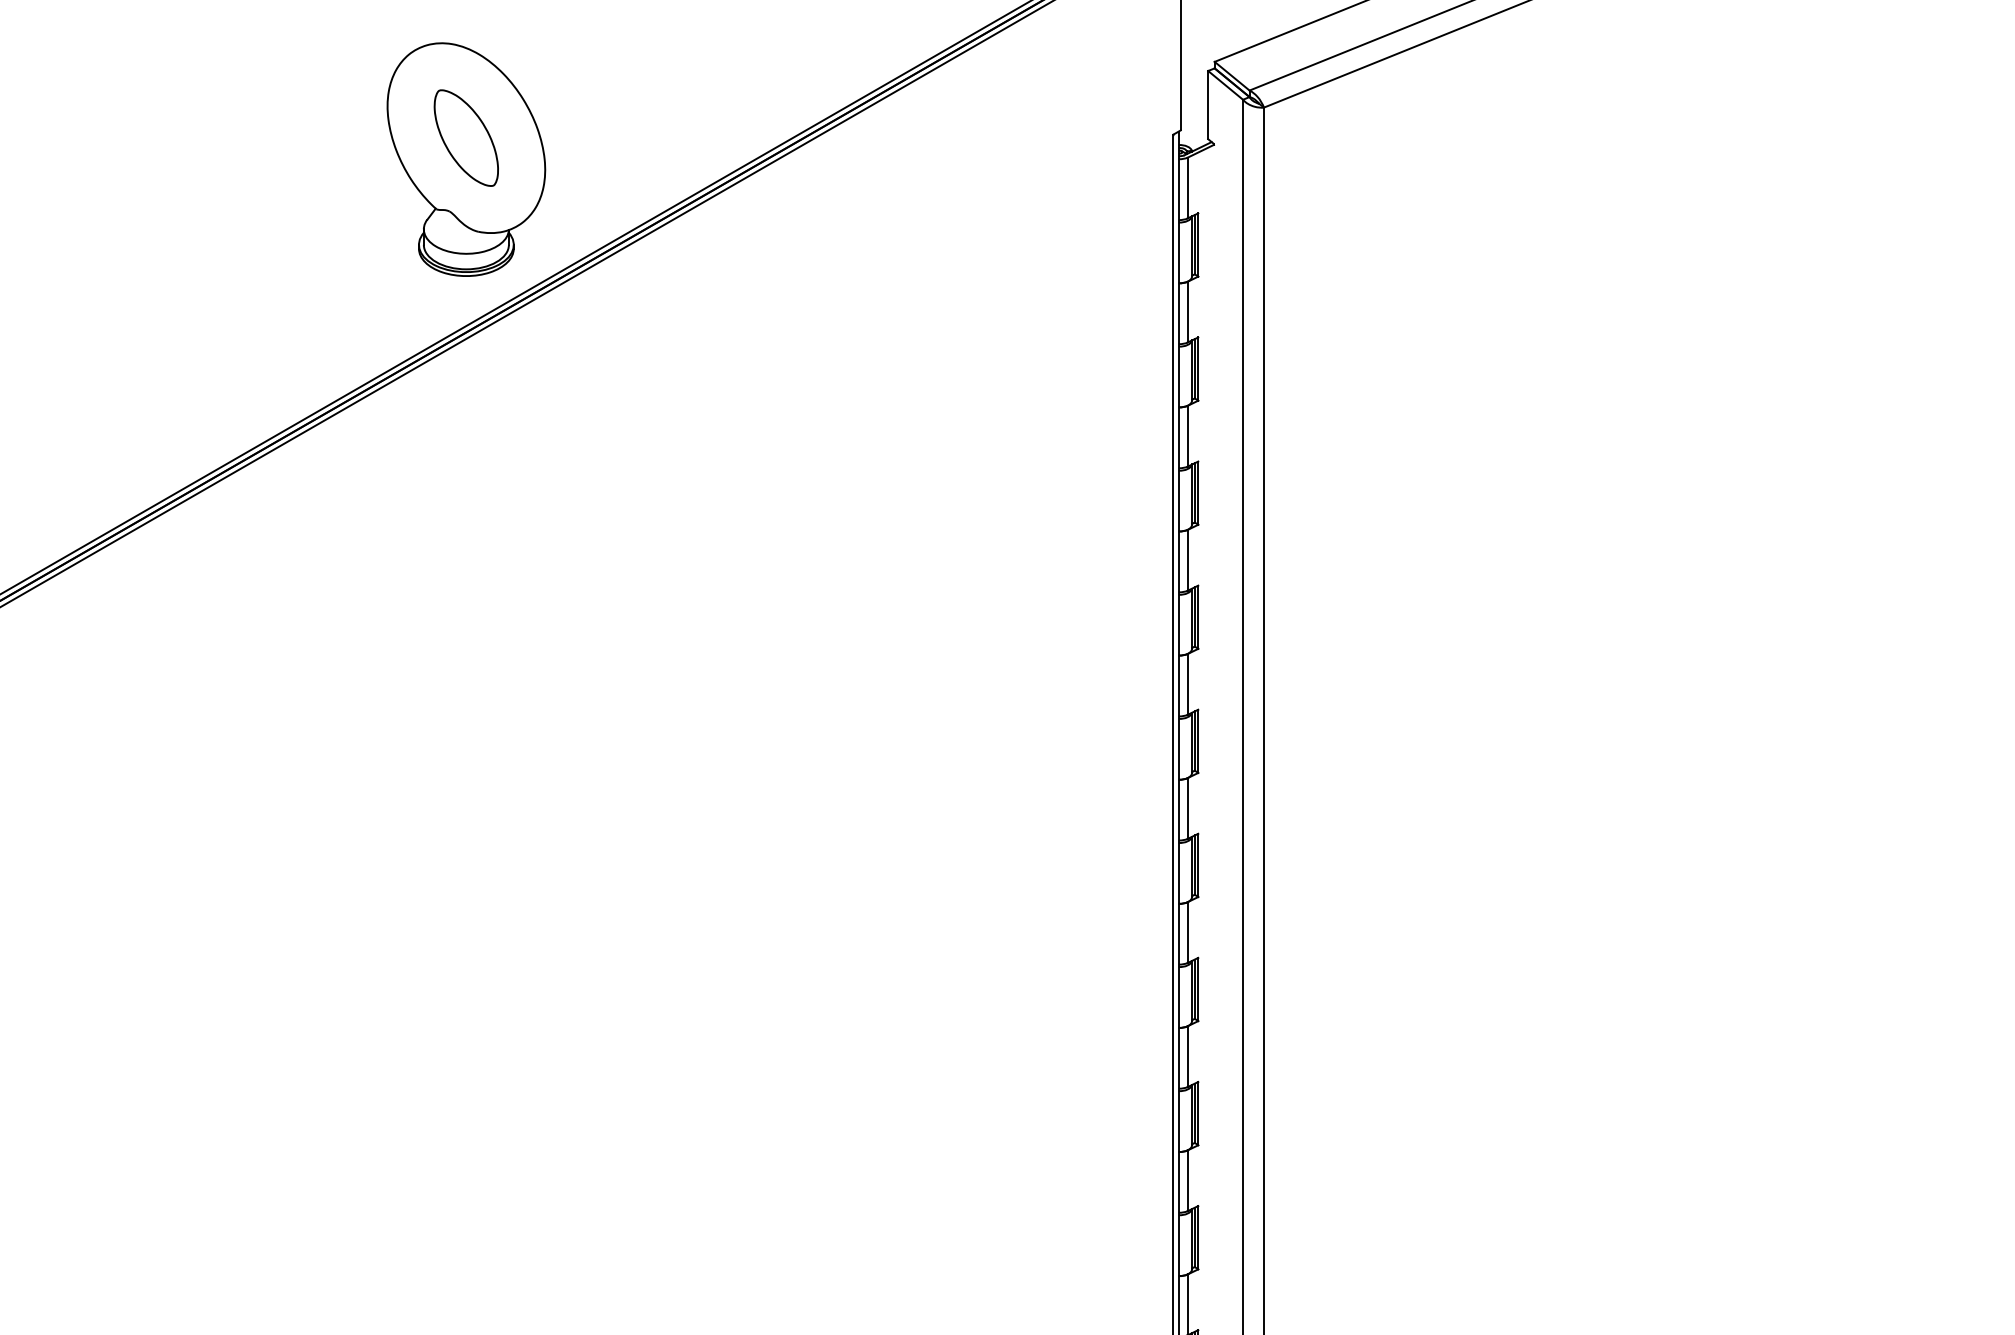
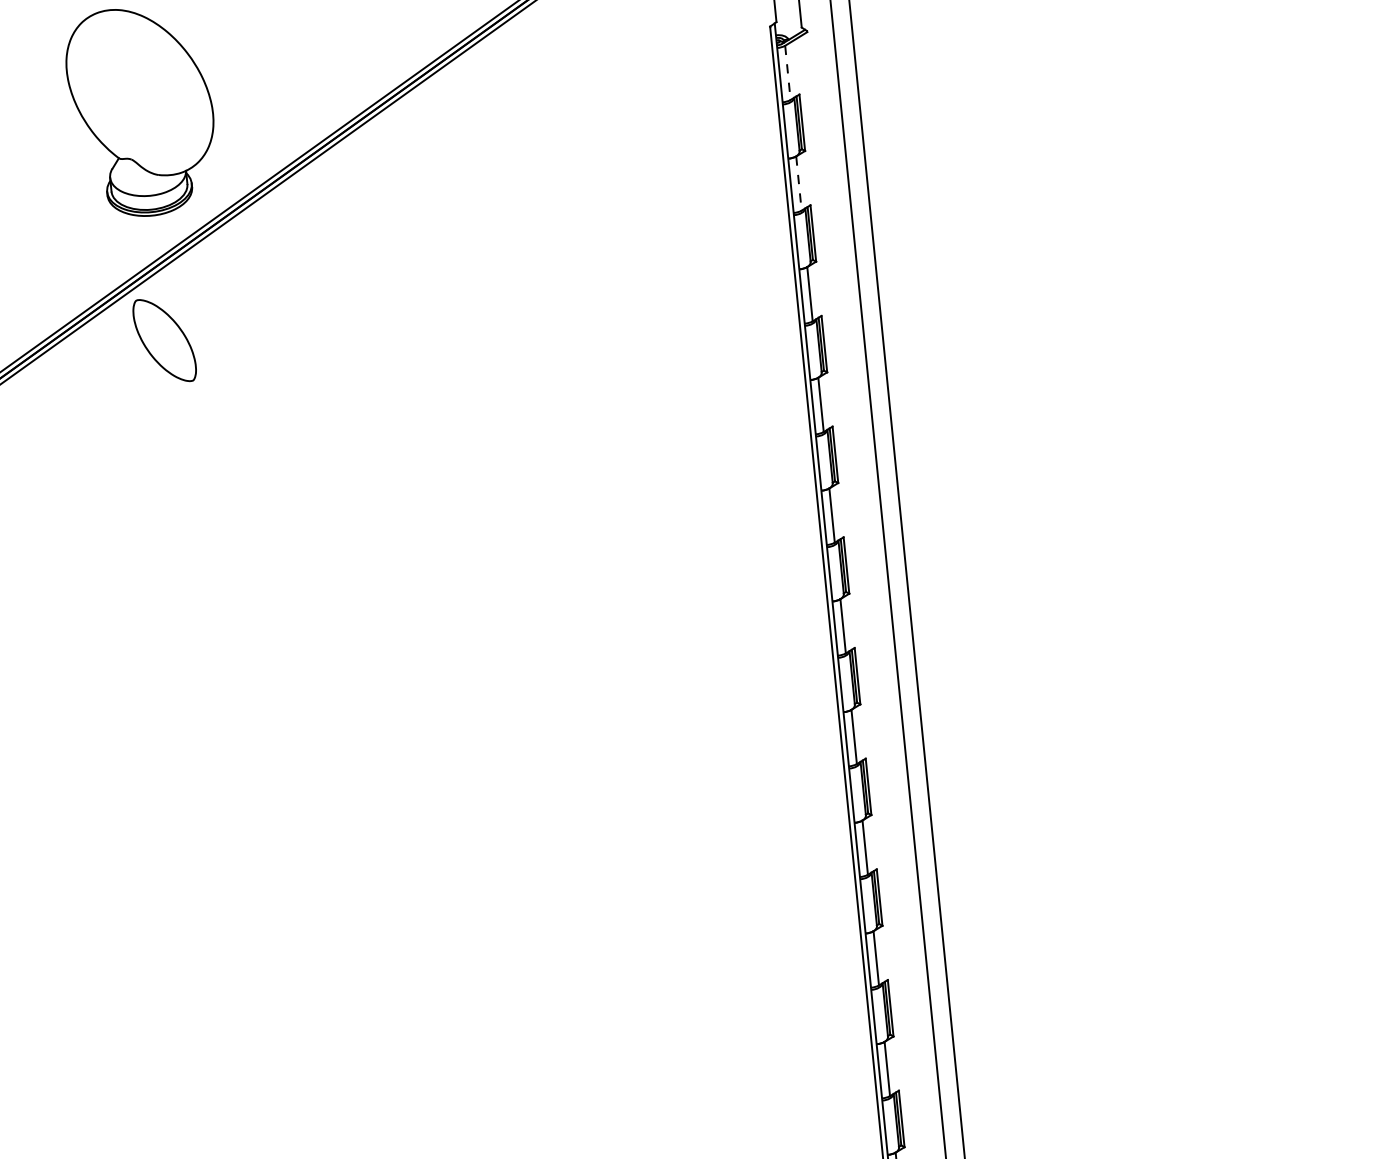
part: (465, 137) -> (163, 340), moved
line: (1187, 188) -> (787, 73), solid -> dashed
line: (1187, 312) -> (798, 183), solid -> dashed

